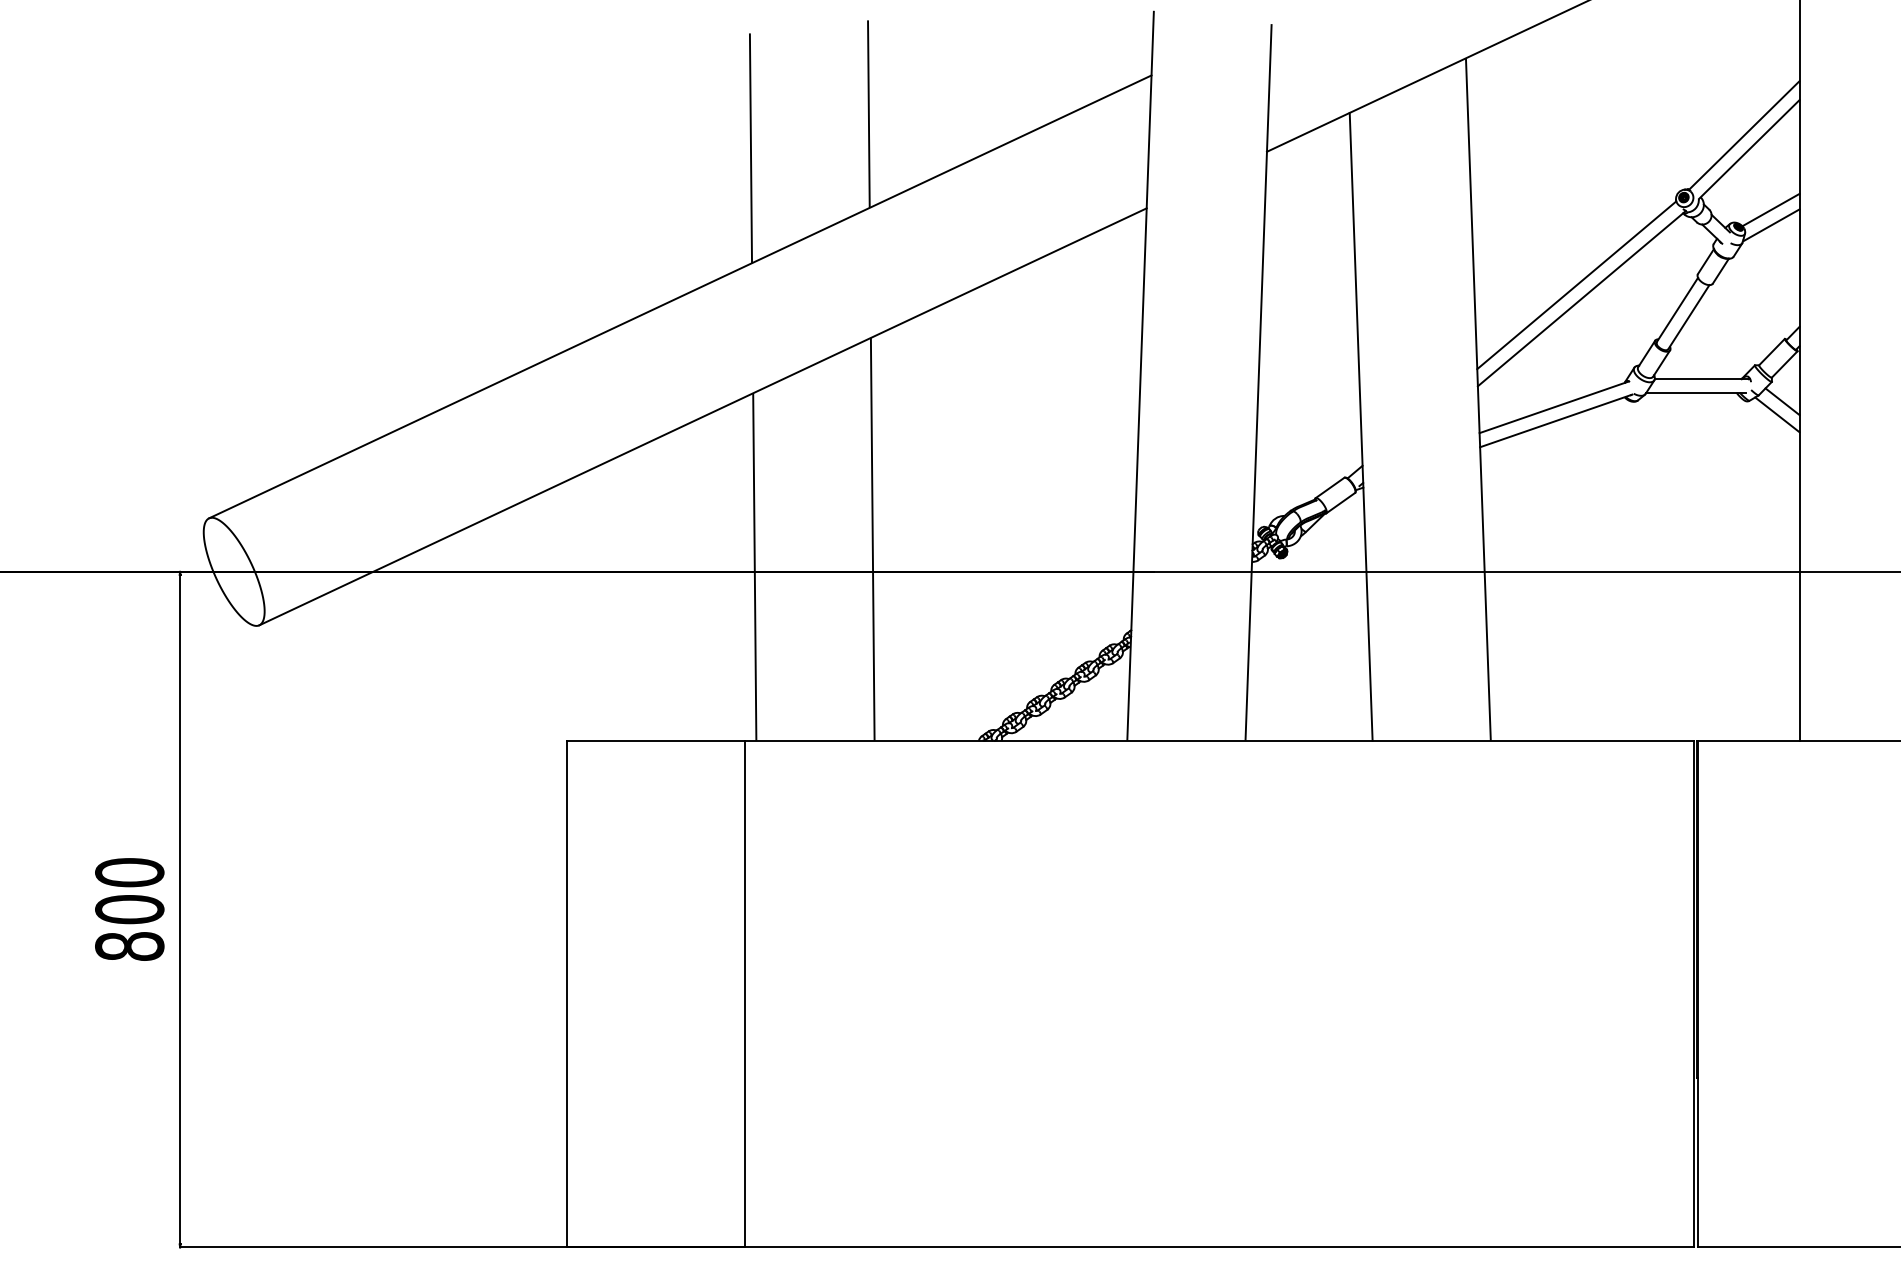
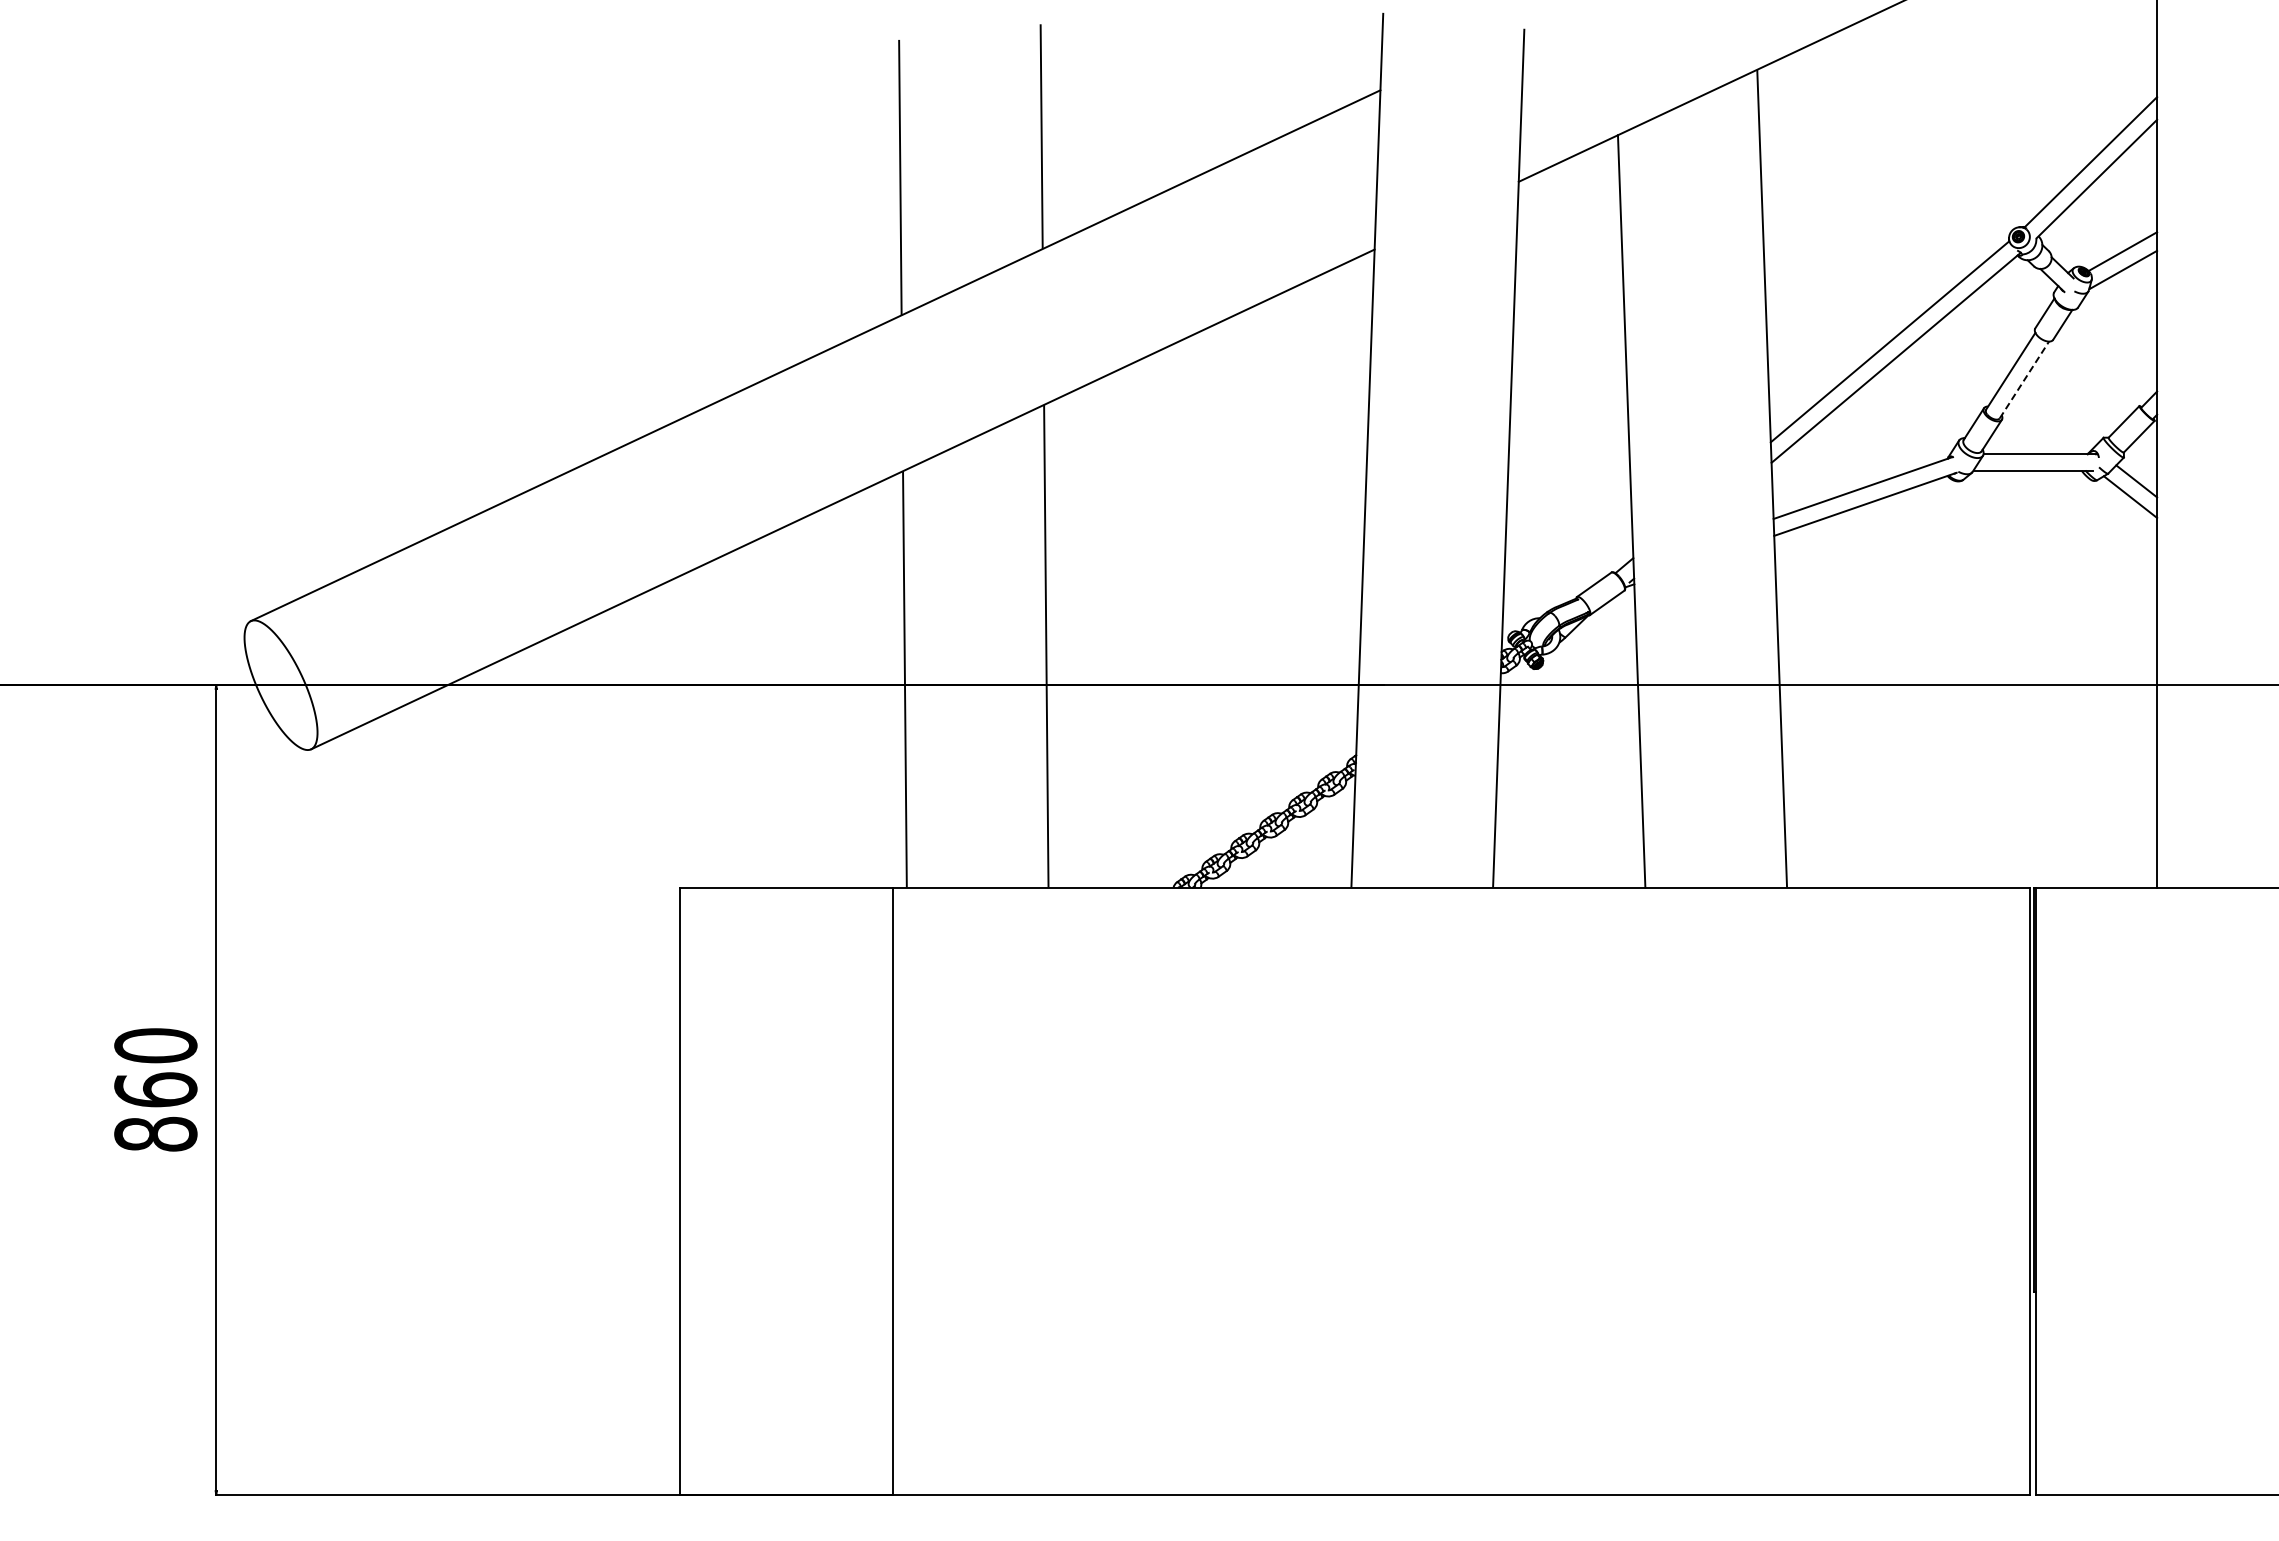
line: (1688, 316) -> (2024, 379), solid -> dashed
text: (129, 909) -> (155, 1089), 800 -> 860

